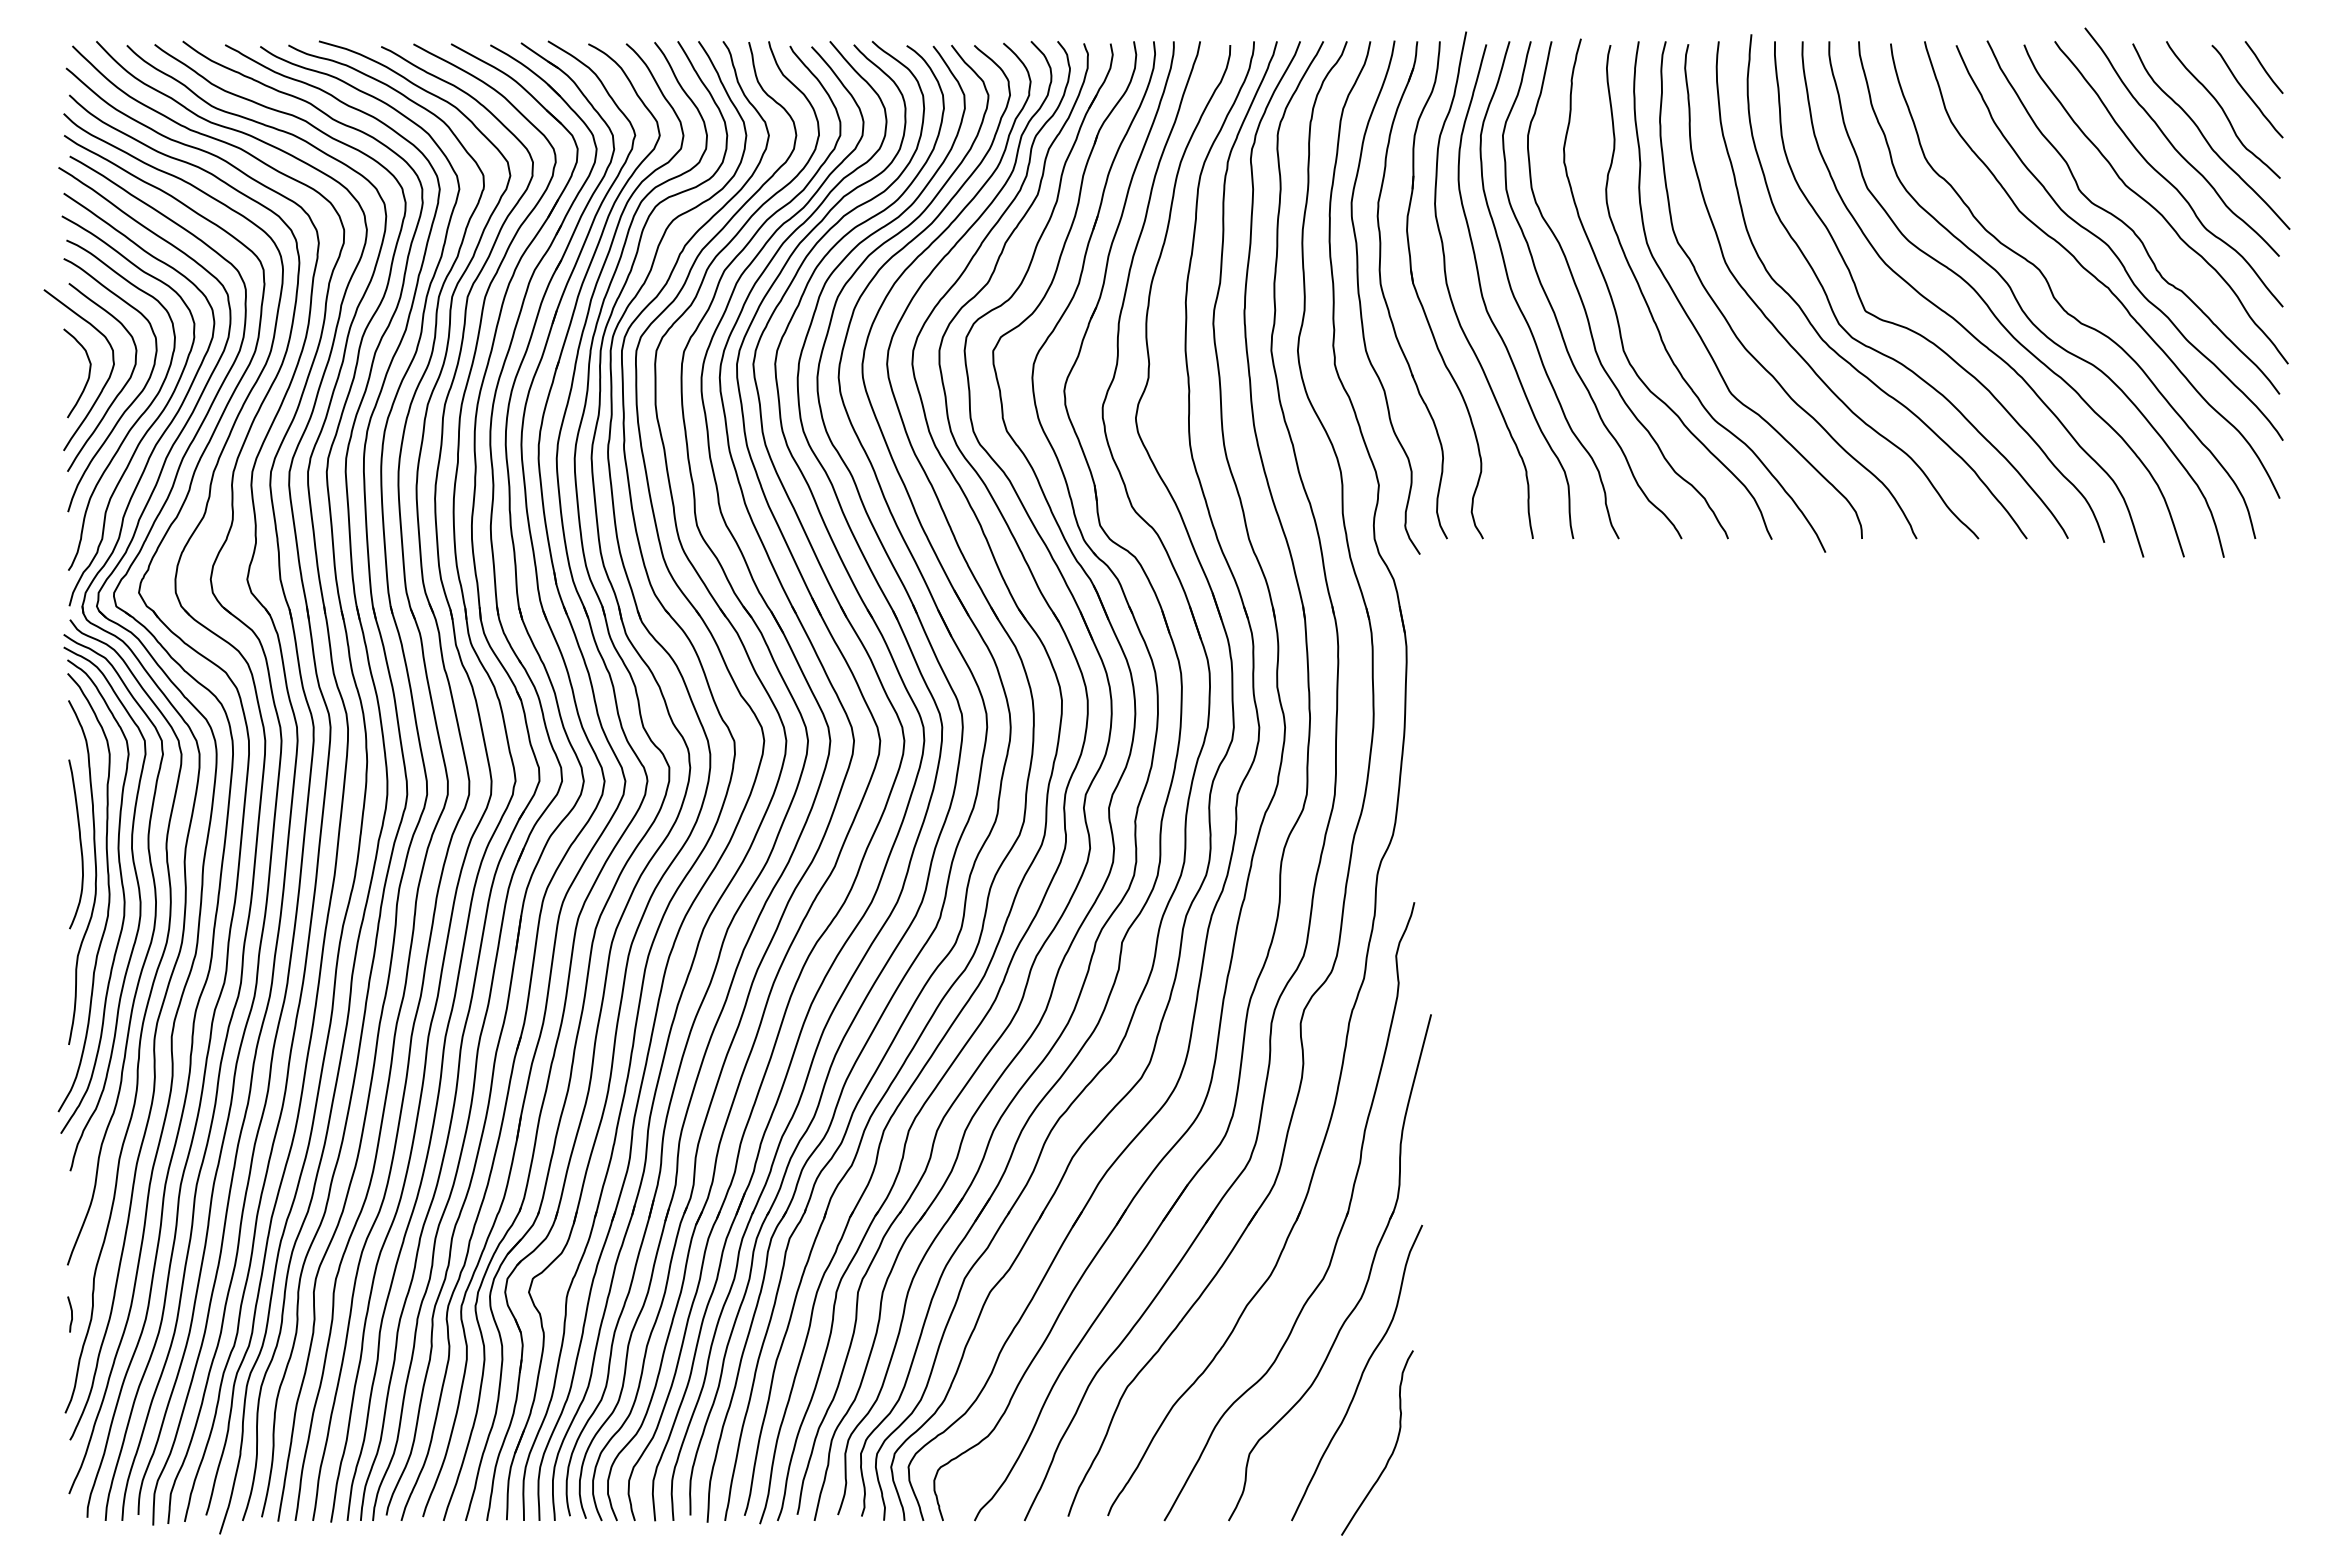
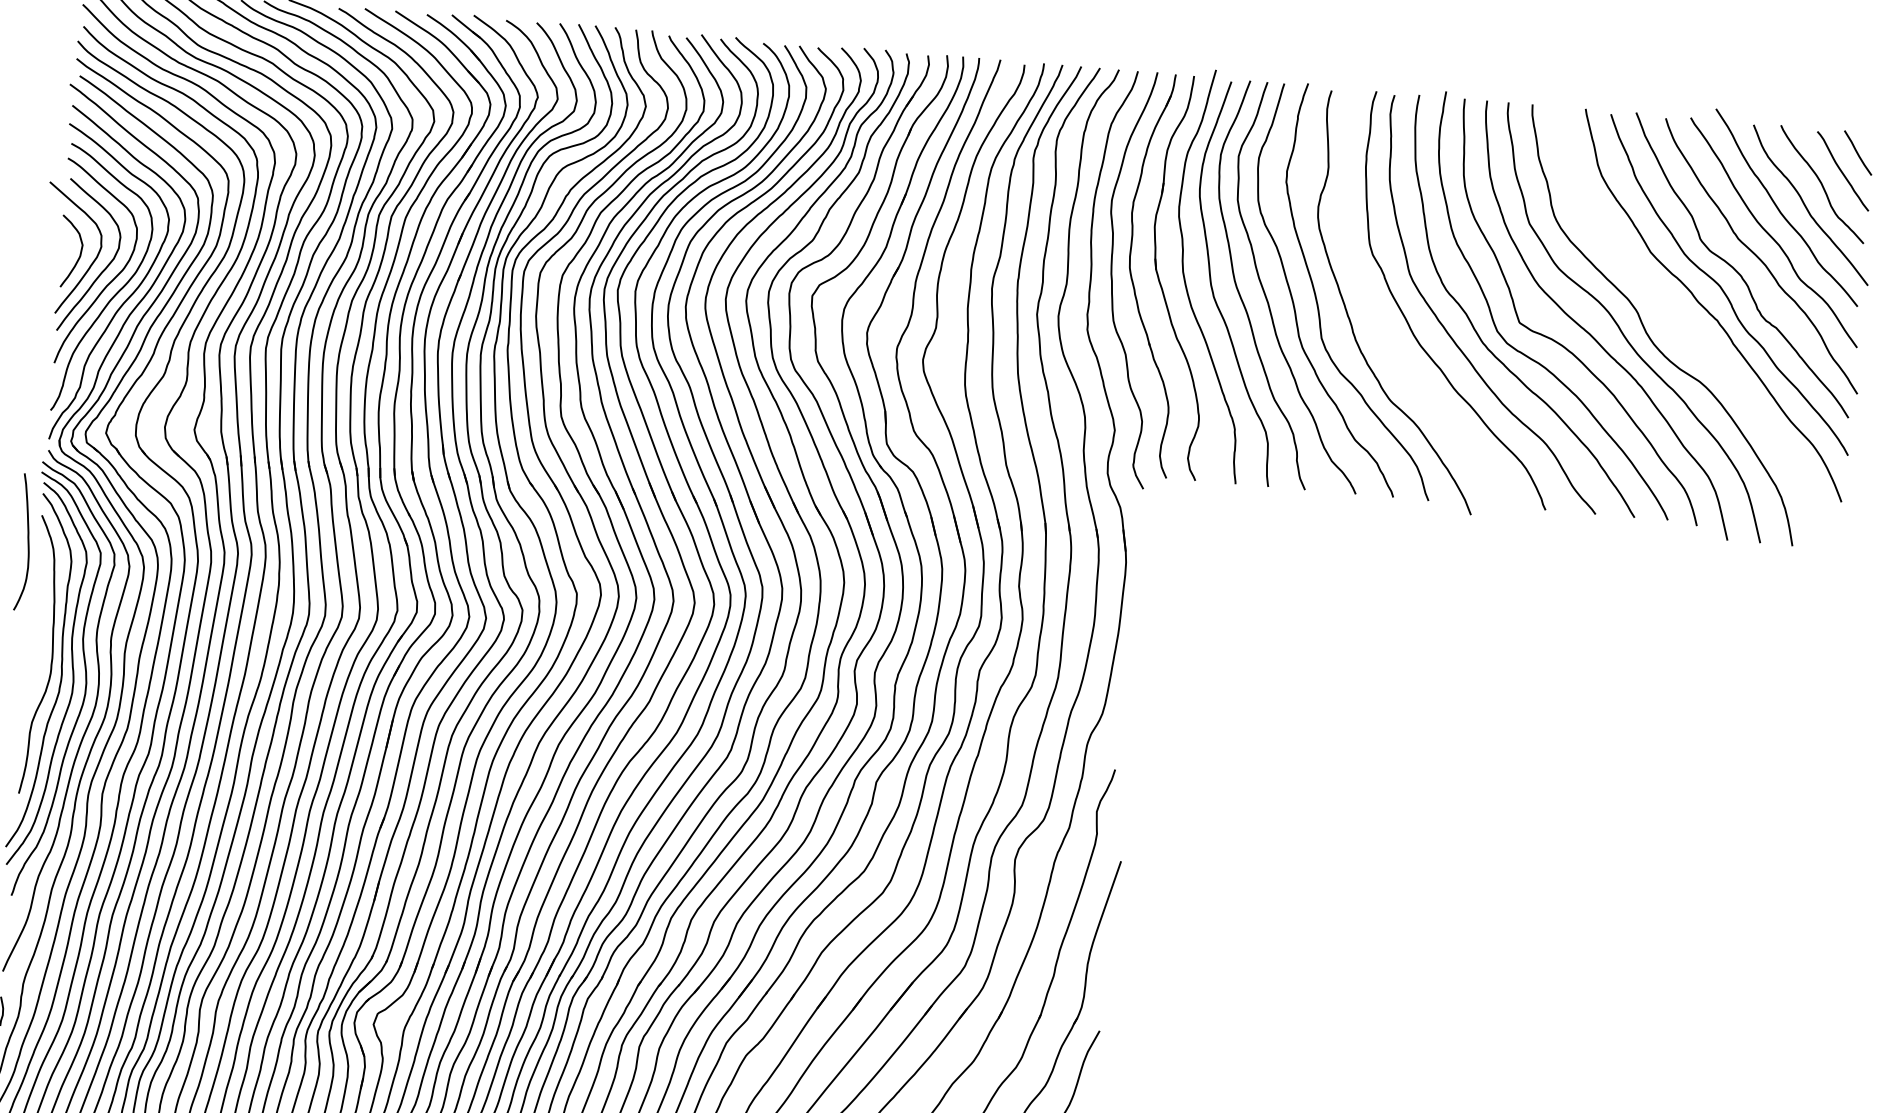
curve: (2060, 303) -> (1677, 329), removed
curve: (1692, 321) -> (1379, 319), removed
curve: (79, 842) -> (27, 540), moved

